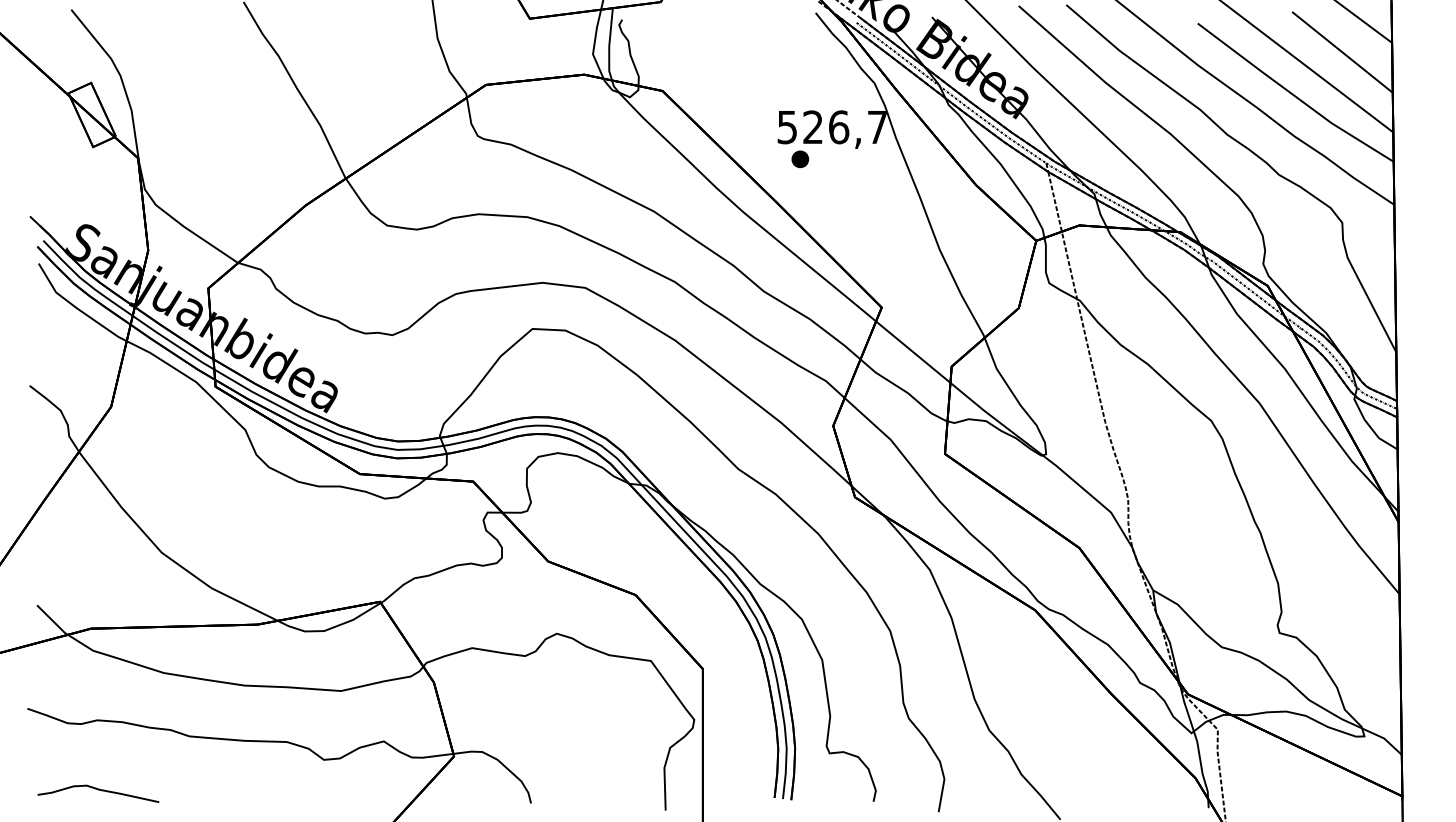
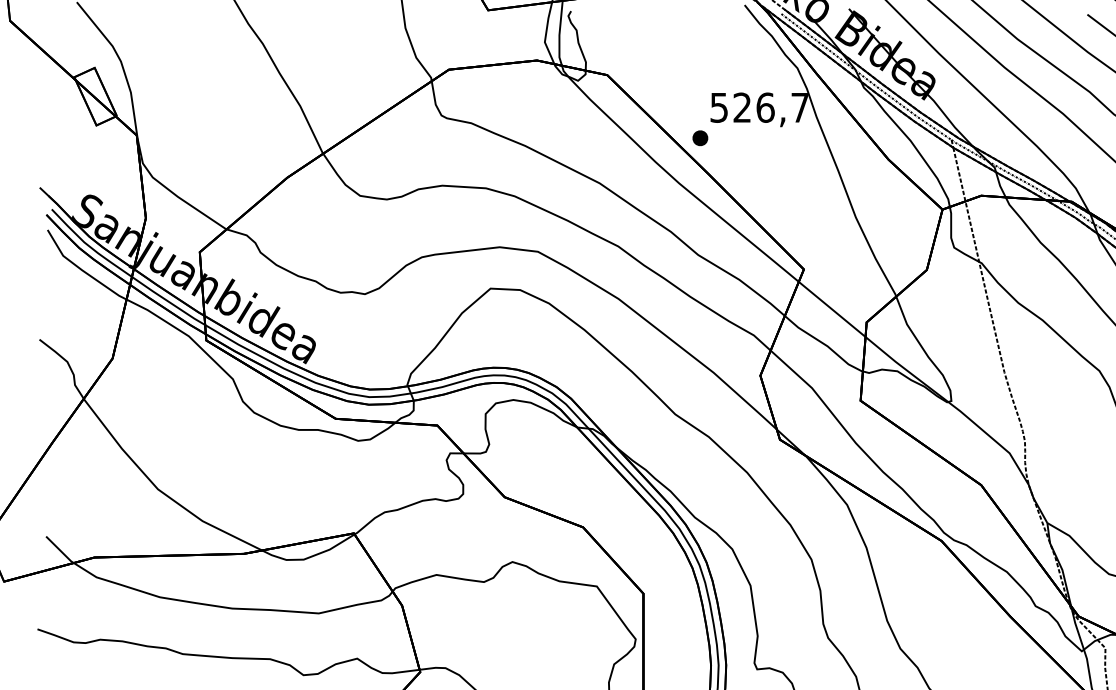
part: (799, 158) -> (699, 137), moved

